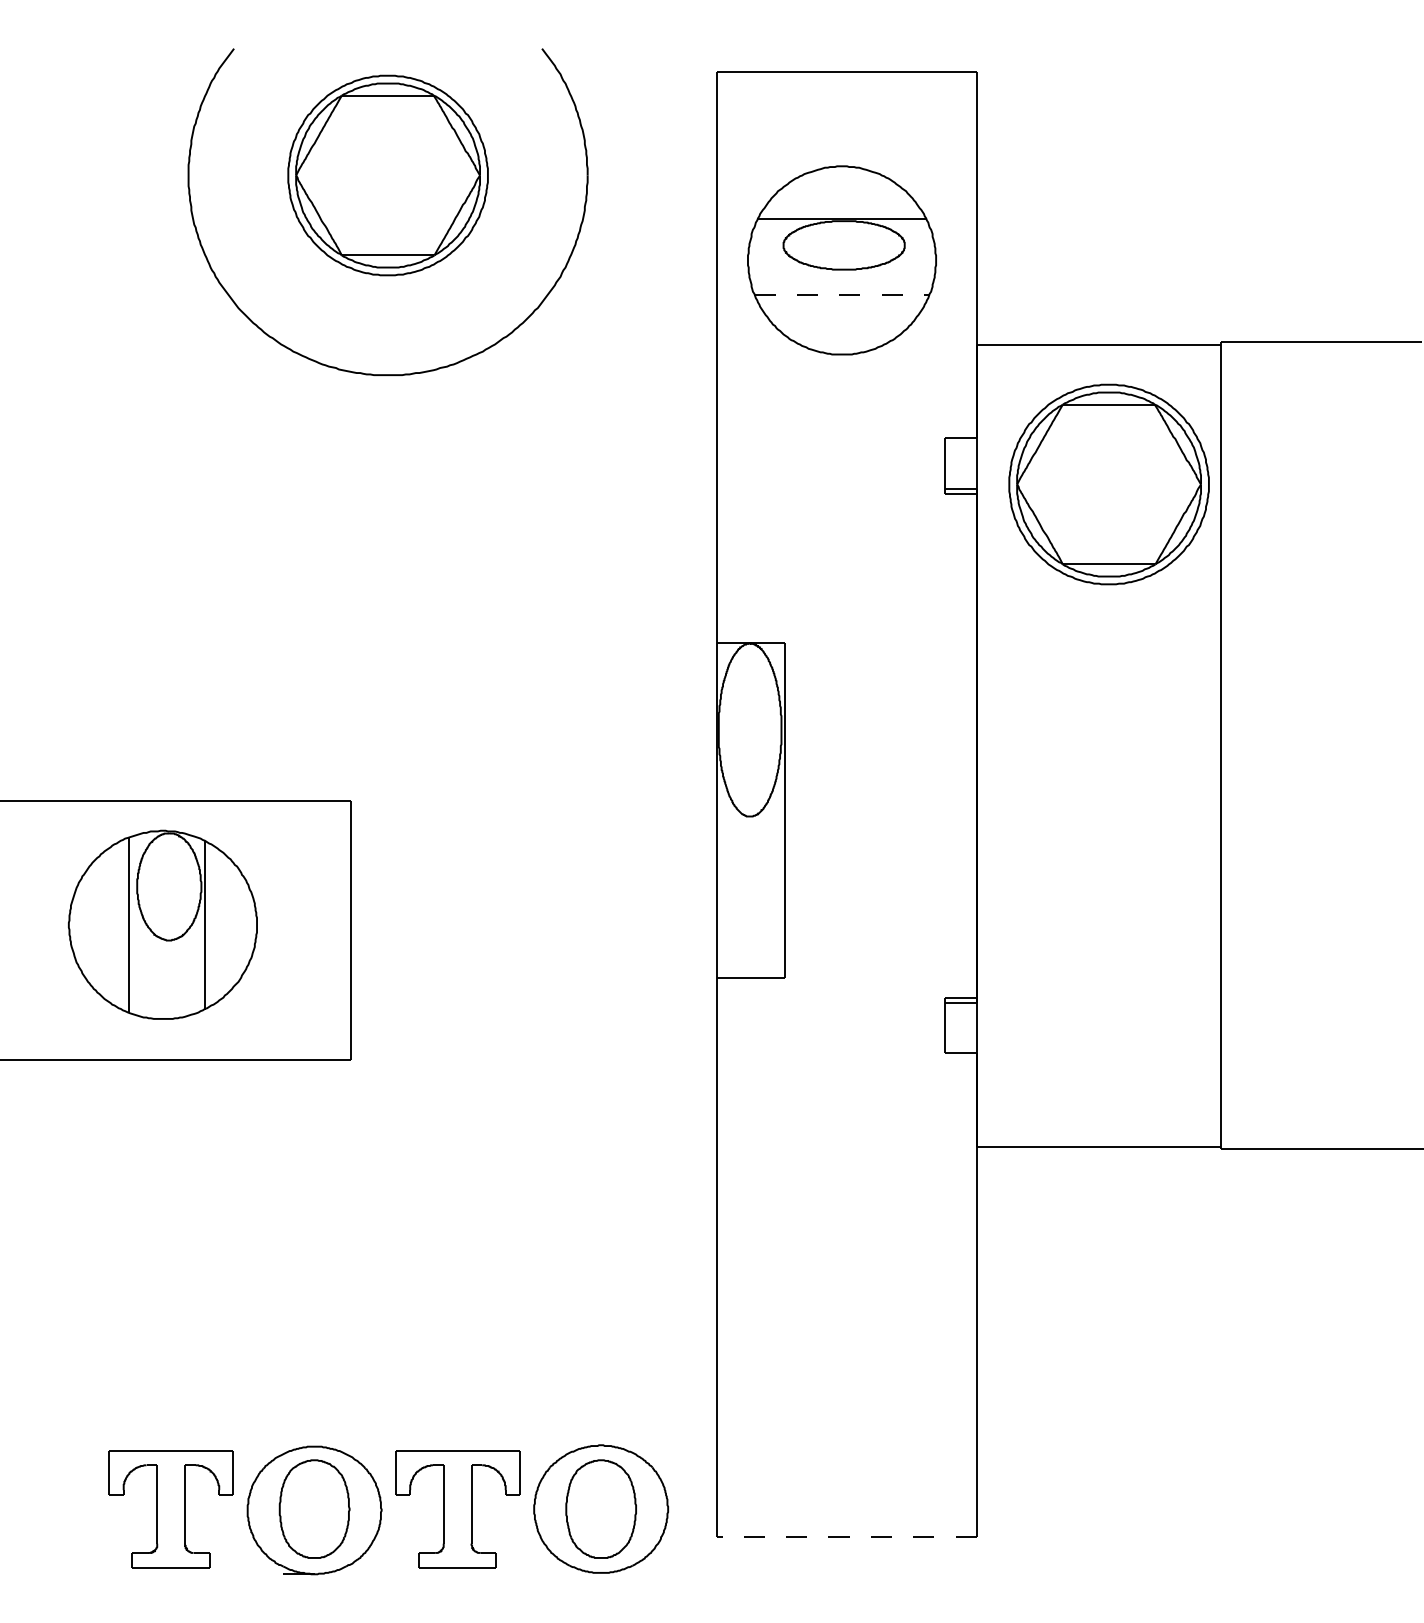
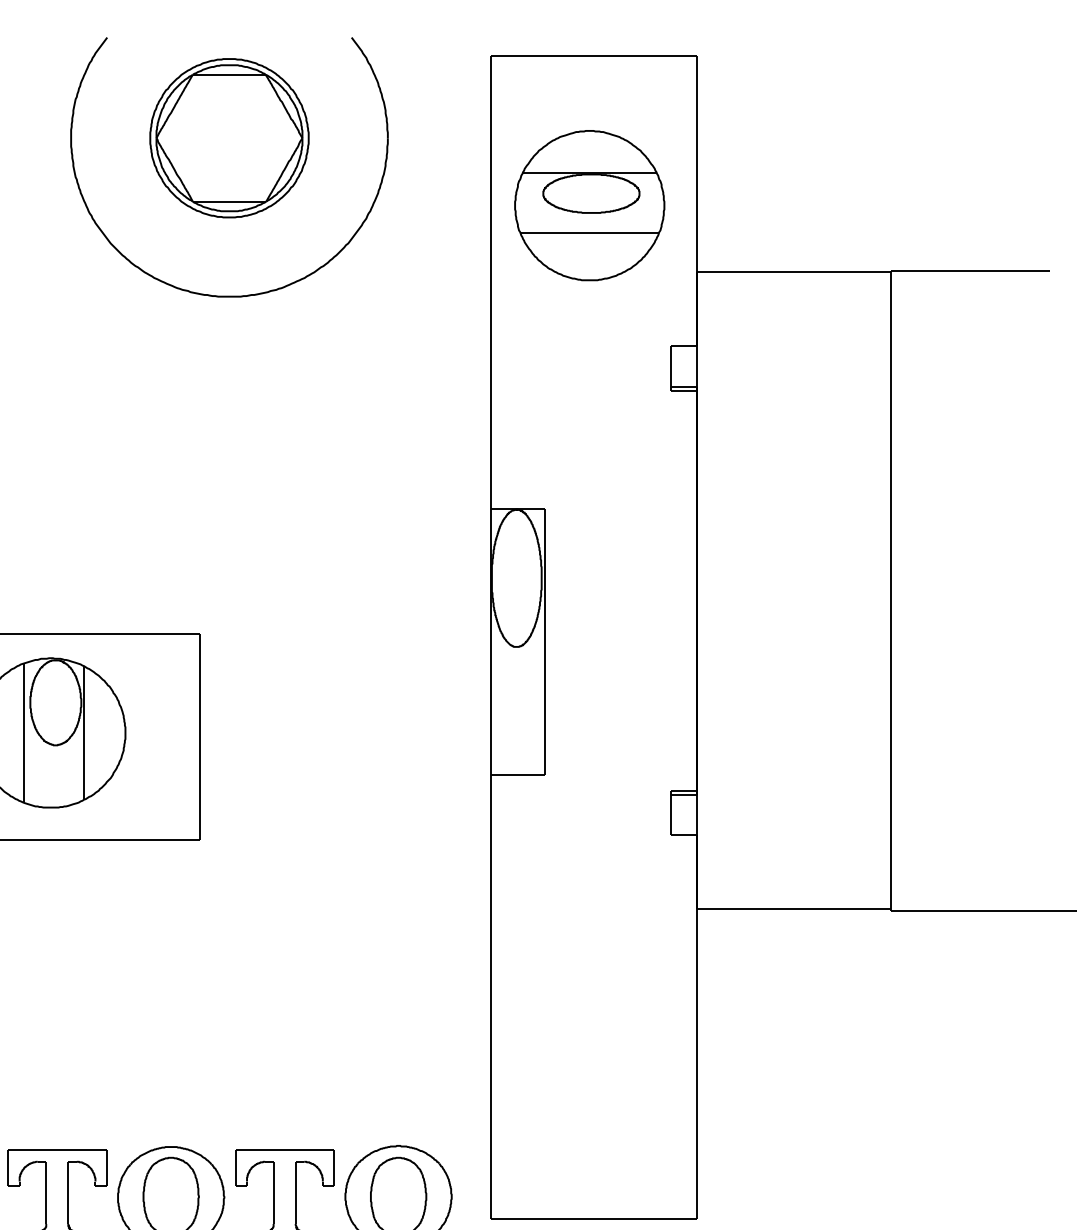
line: (842, 294) -> (590, 232), dashed -> solid
part: (1108, 484) -> (801, 383), removed
line: (847, 1537) -> (594, 1219), dashed -> solid

